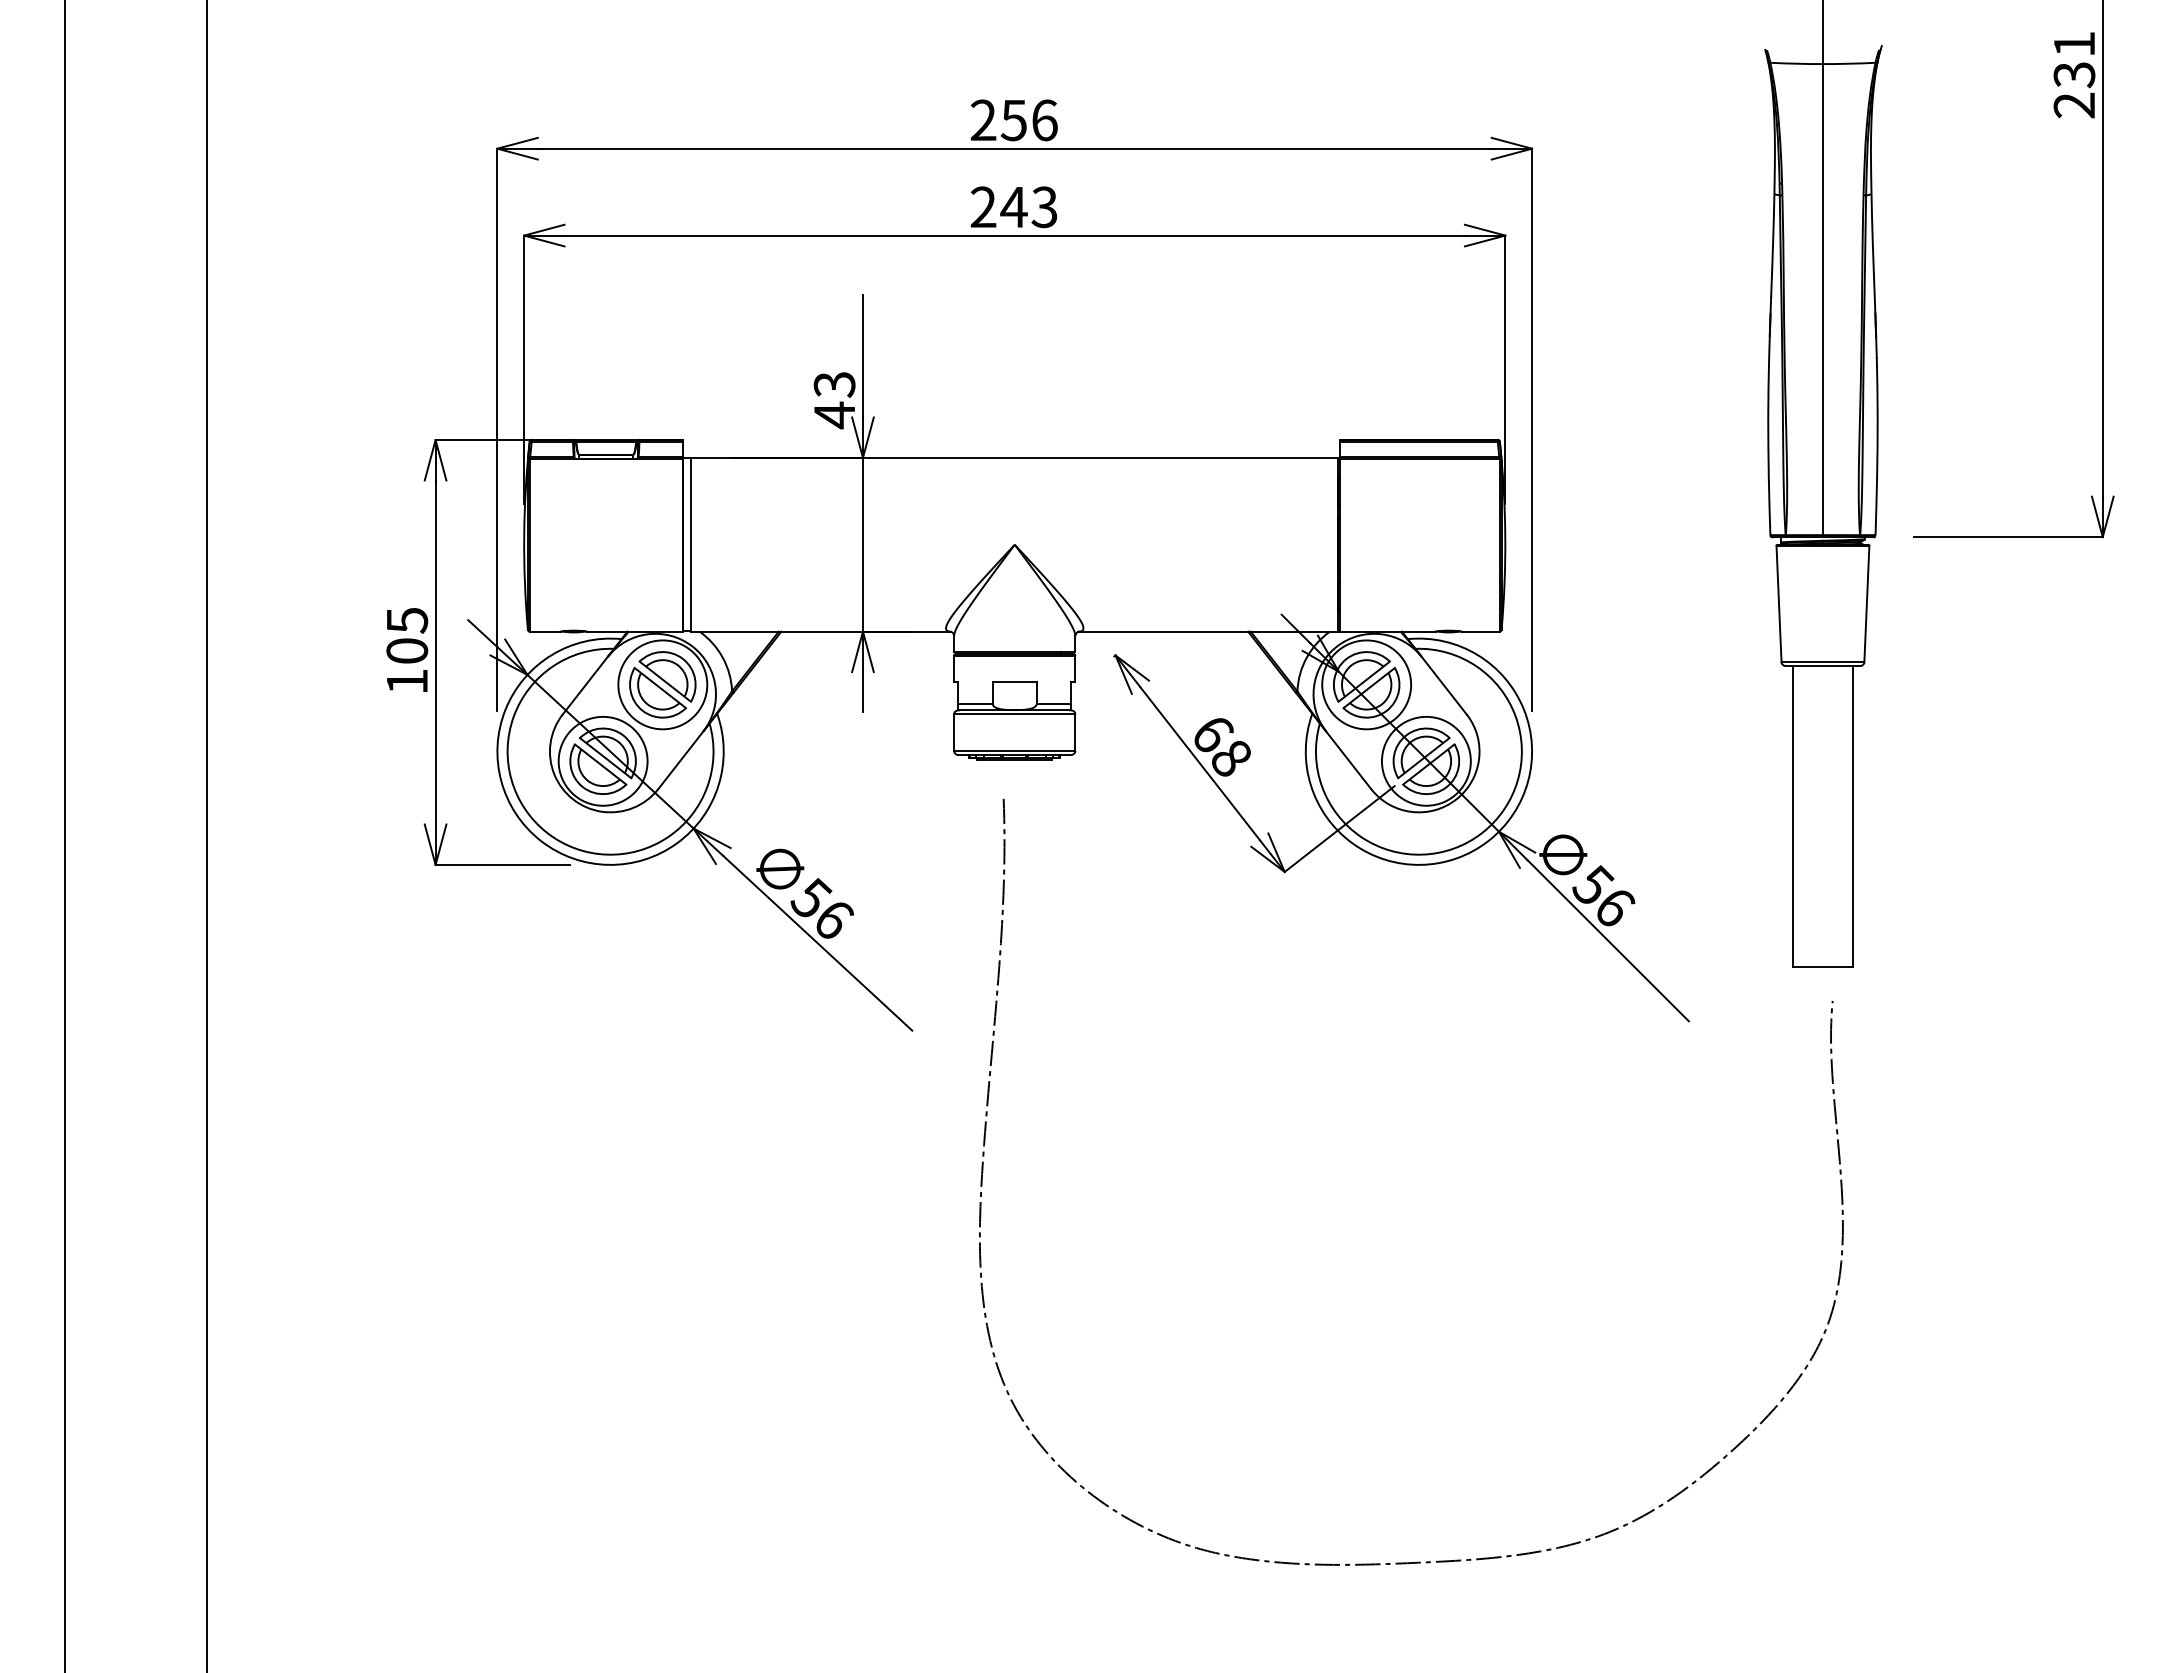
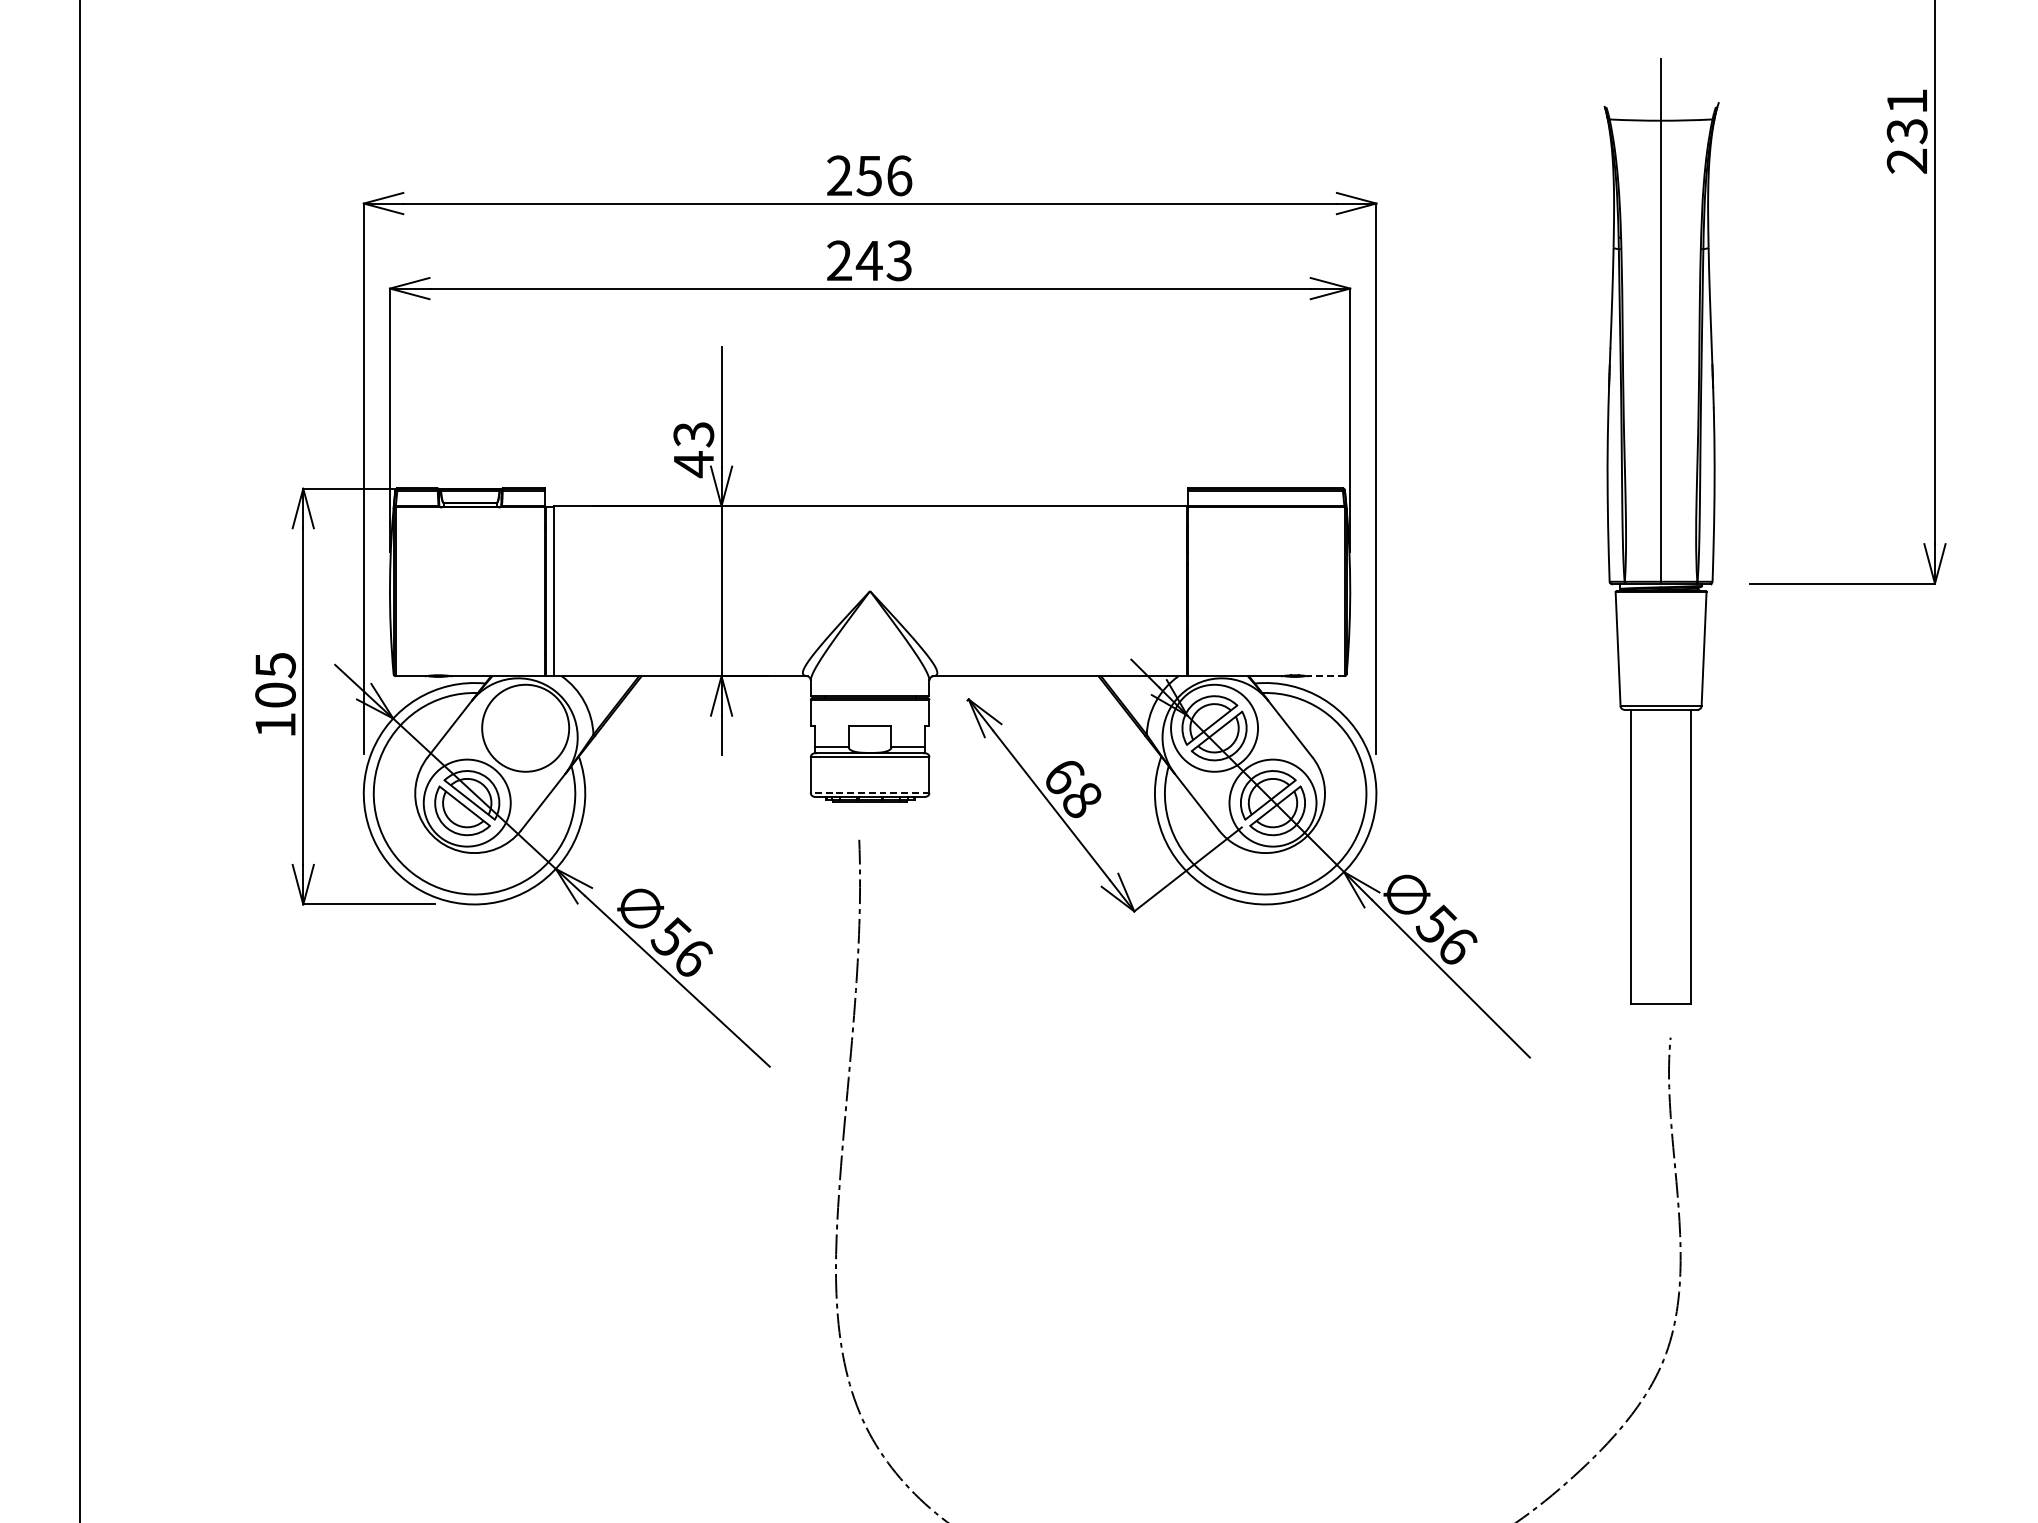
line: (1480, 631) -> (1325, 676), solid -> dashed
part: (662, 684) -> (525, 727), removed
line: (1014, 750) -> (869, 792), solid -> dashed

